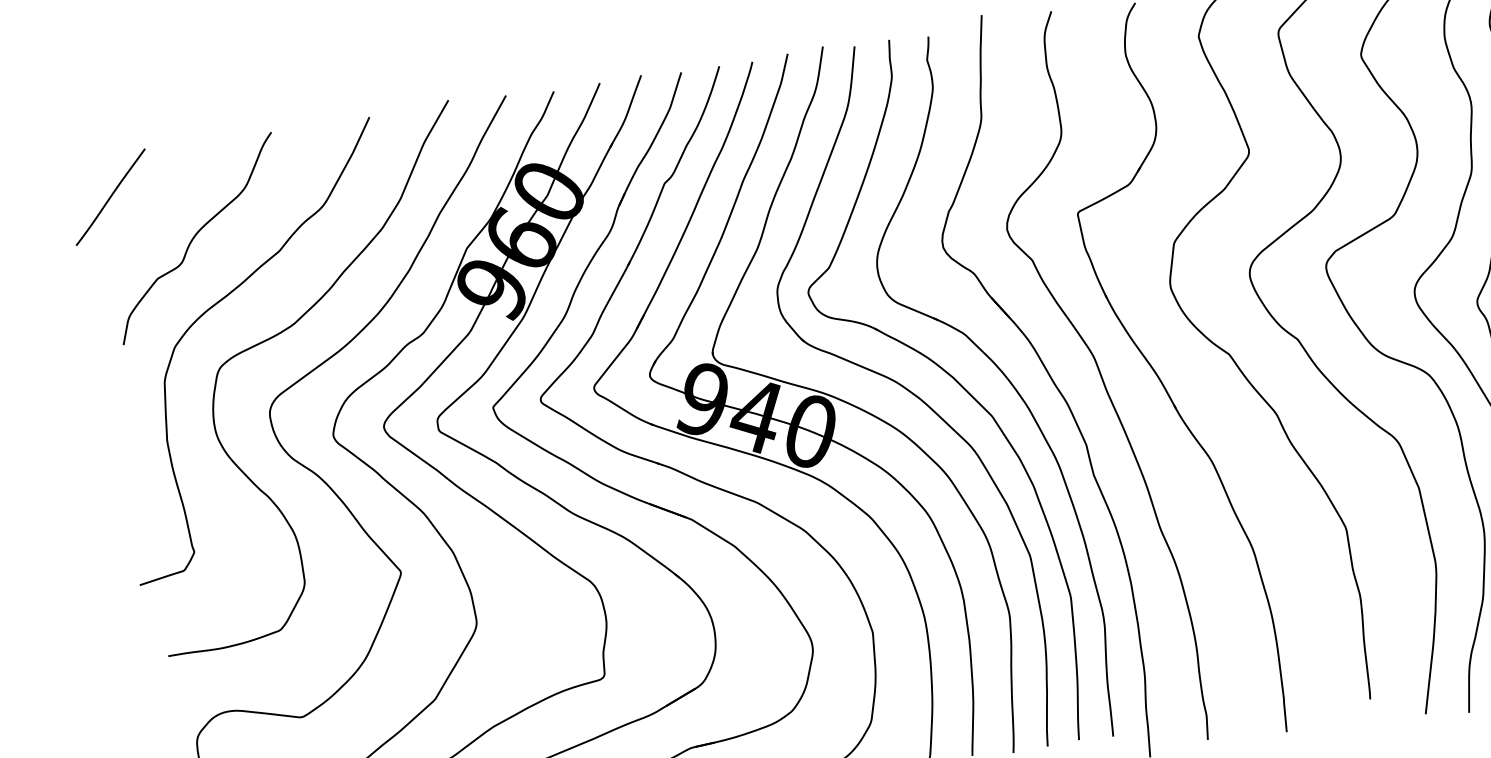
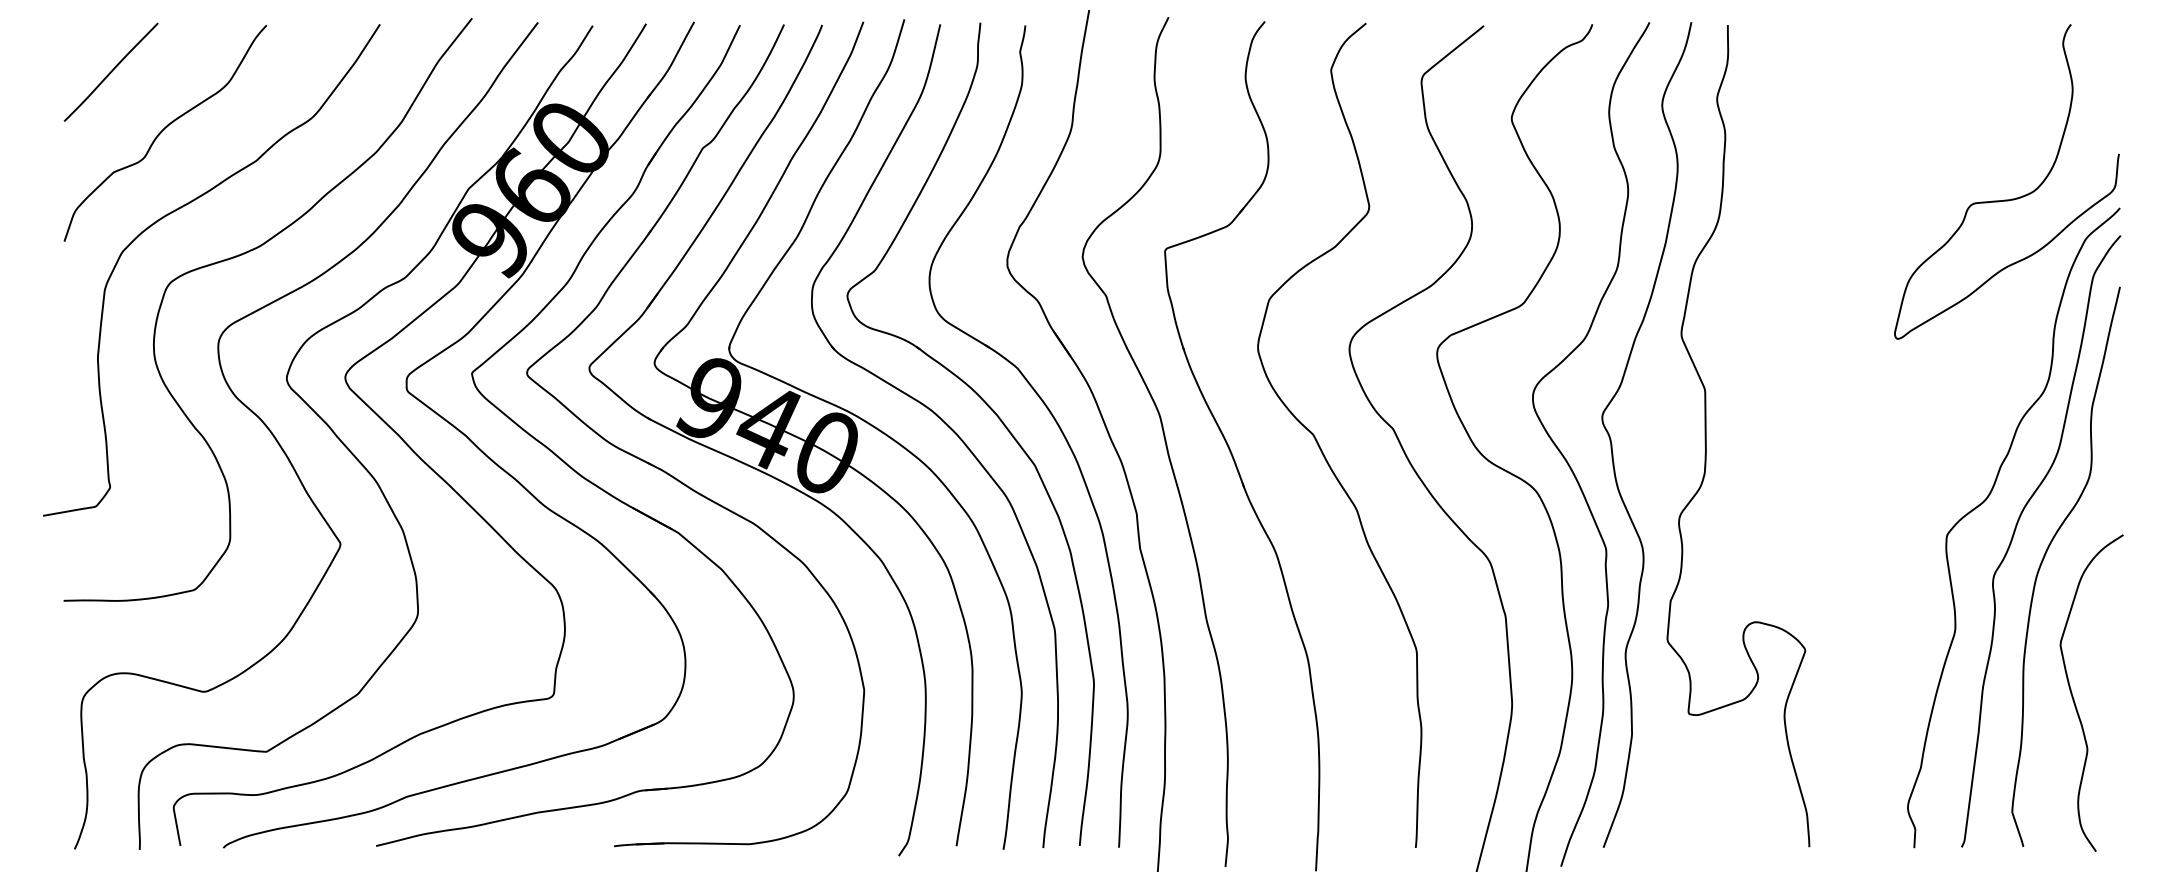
line: (109, 196) -> (110, 71), moved

